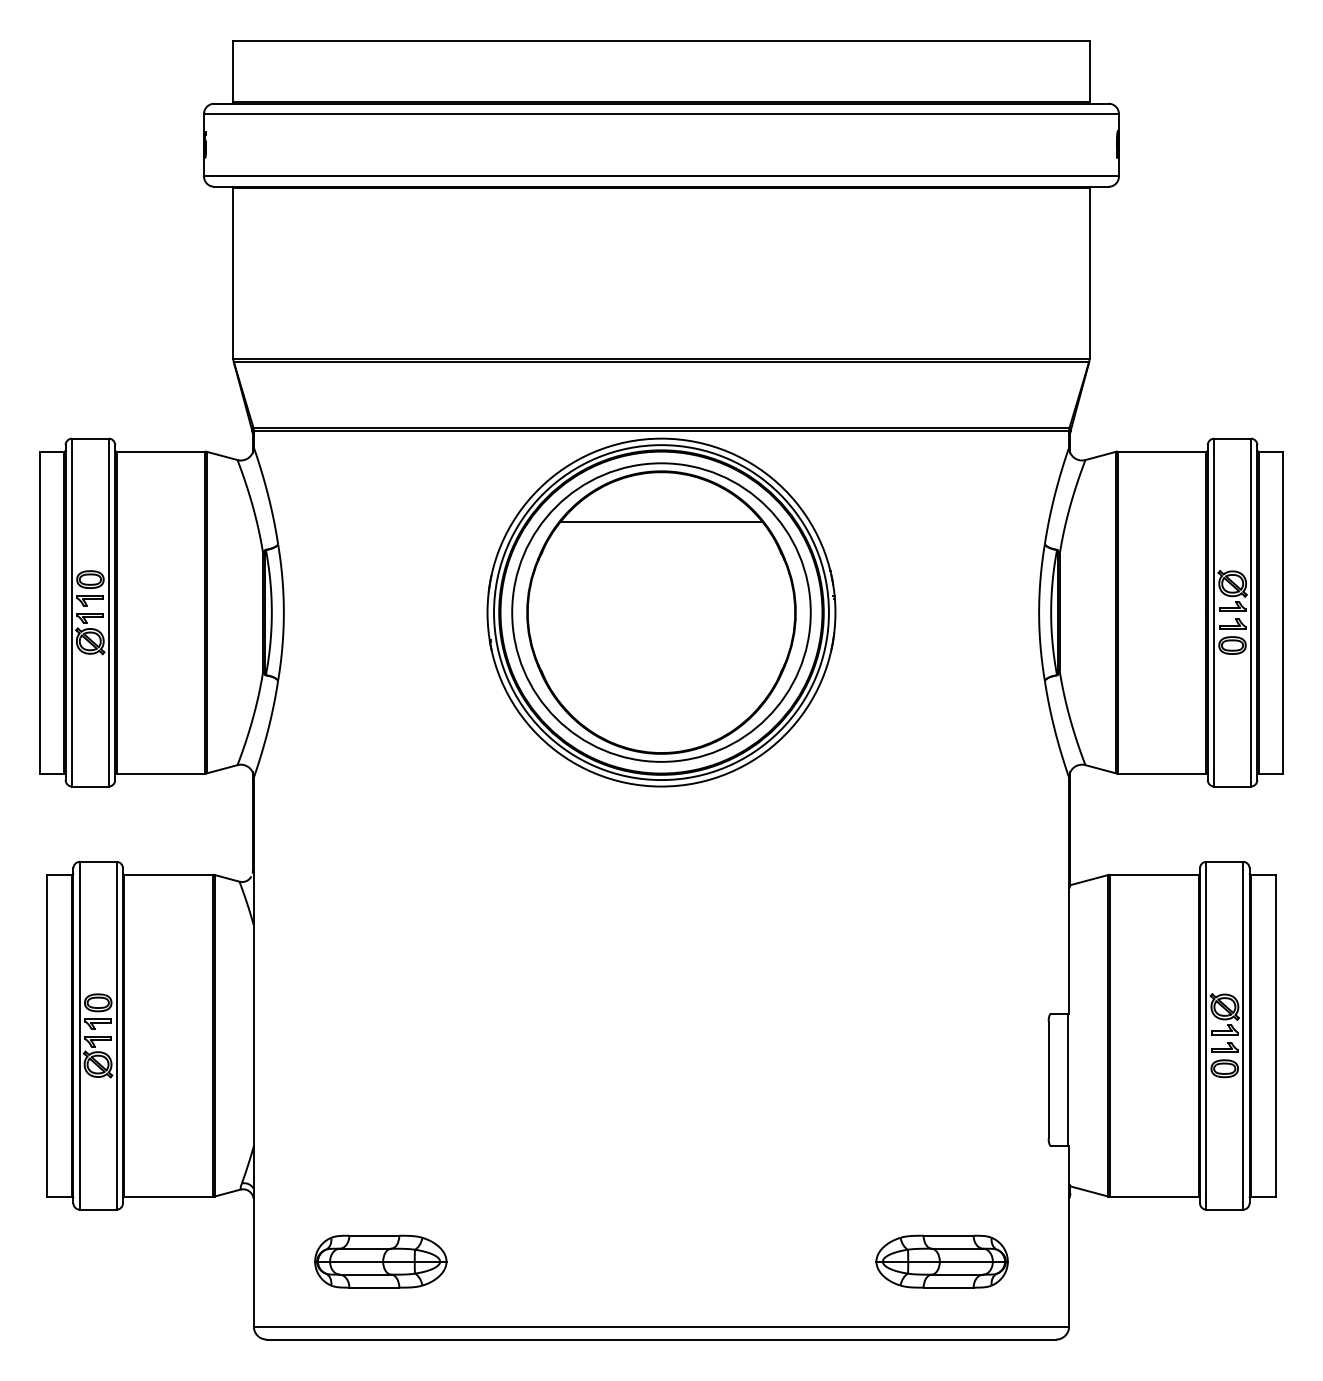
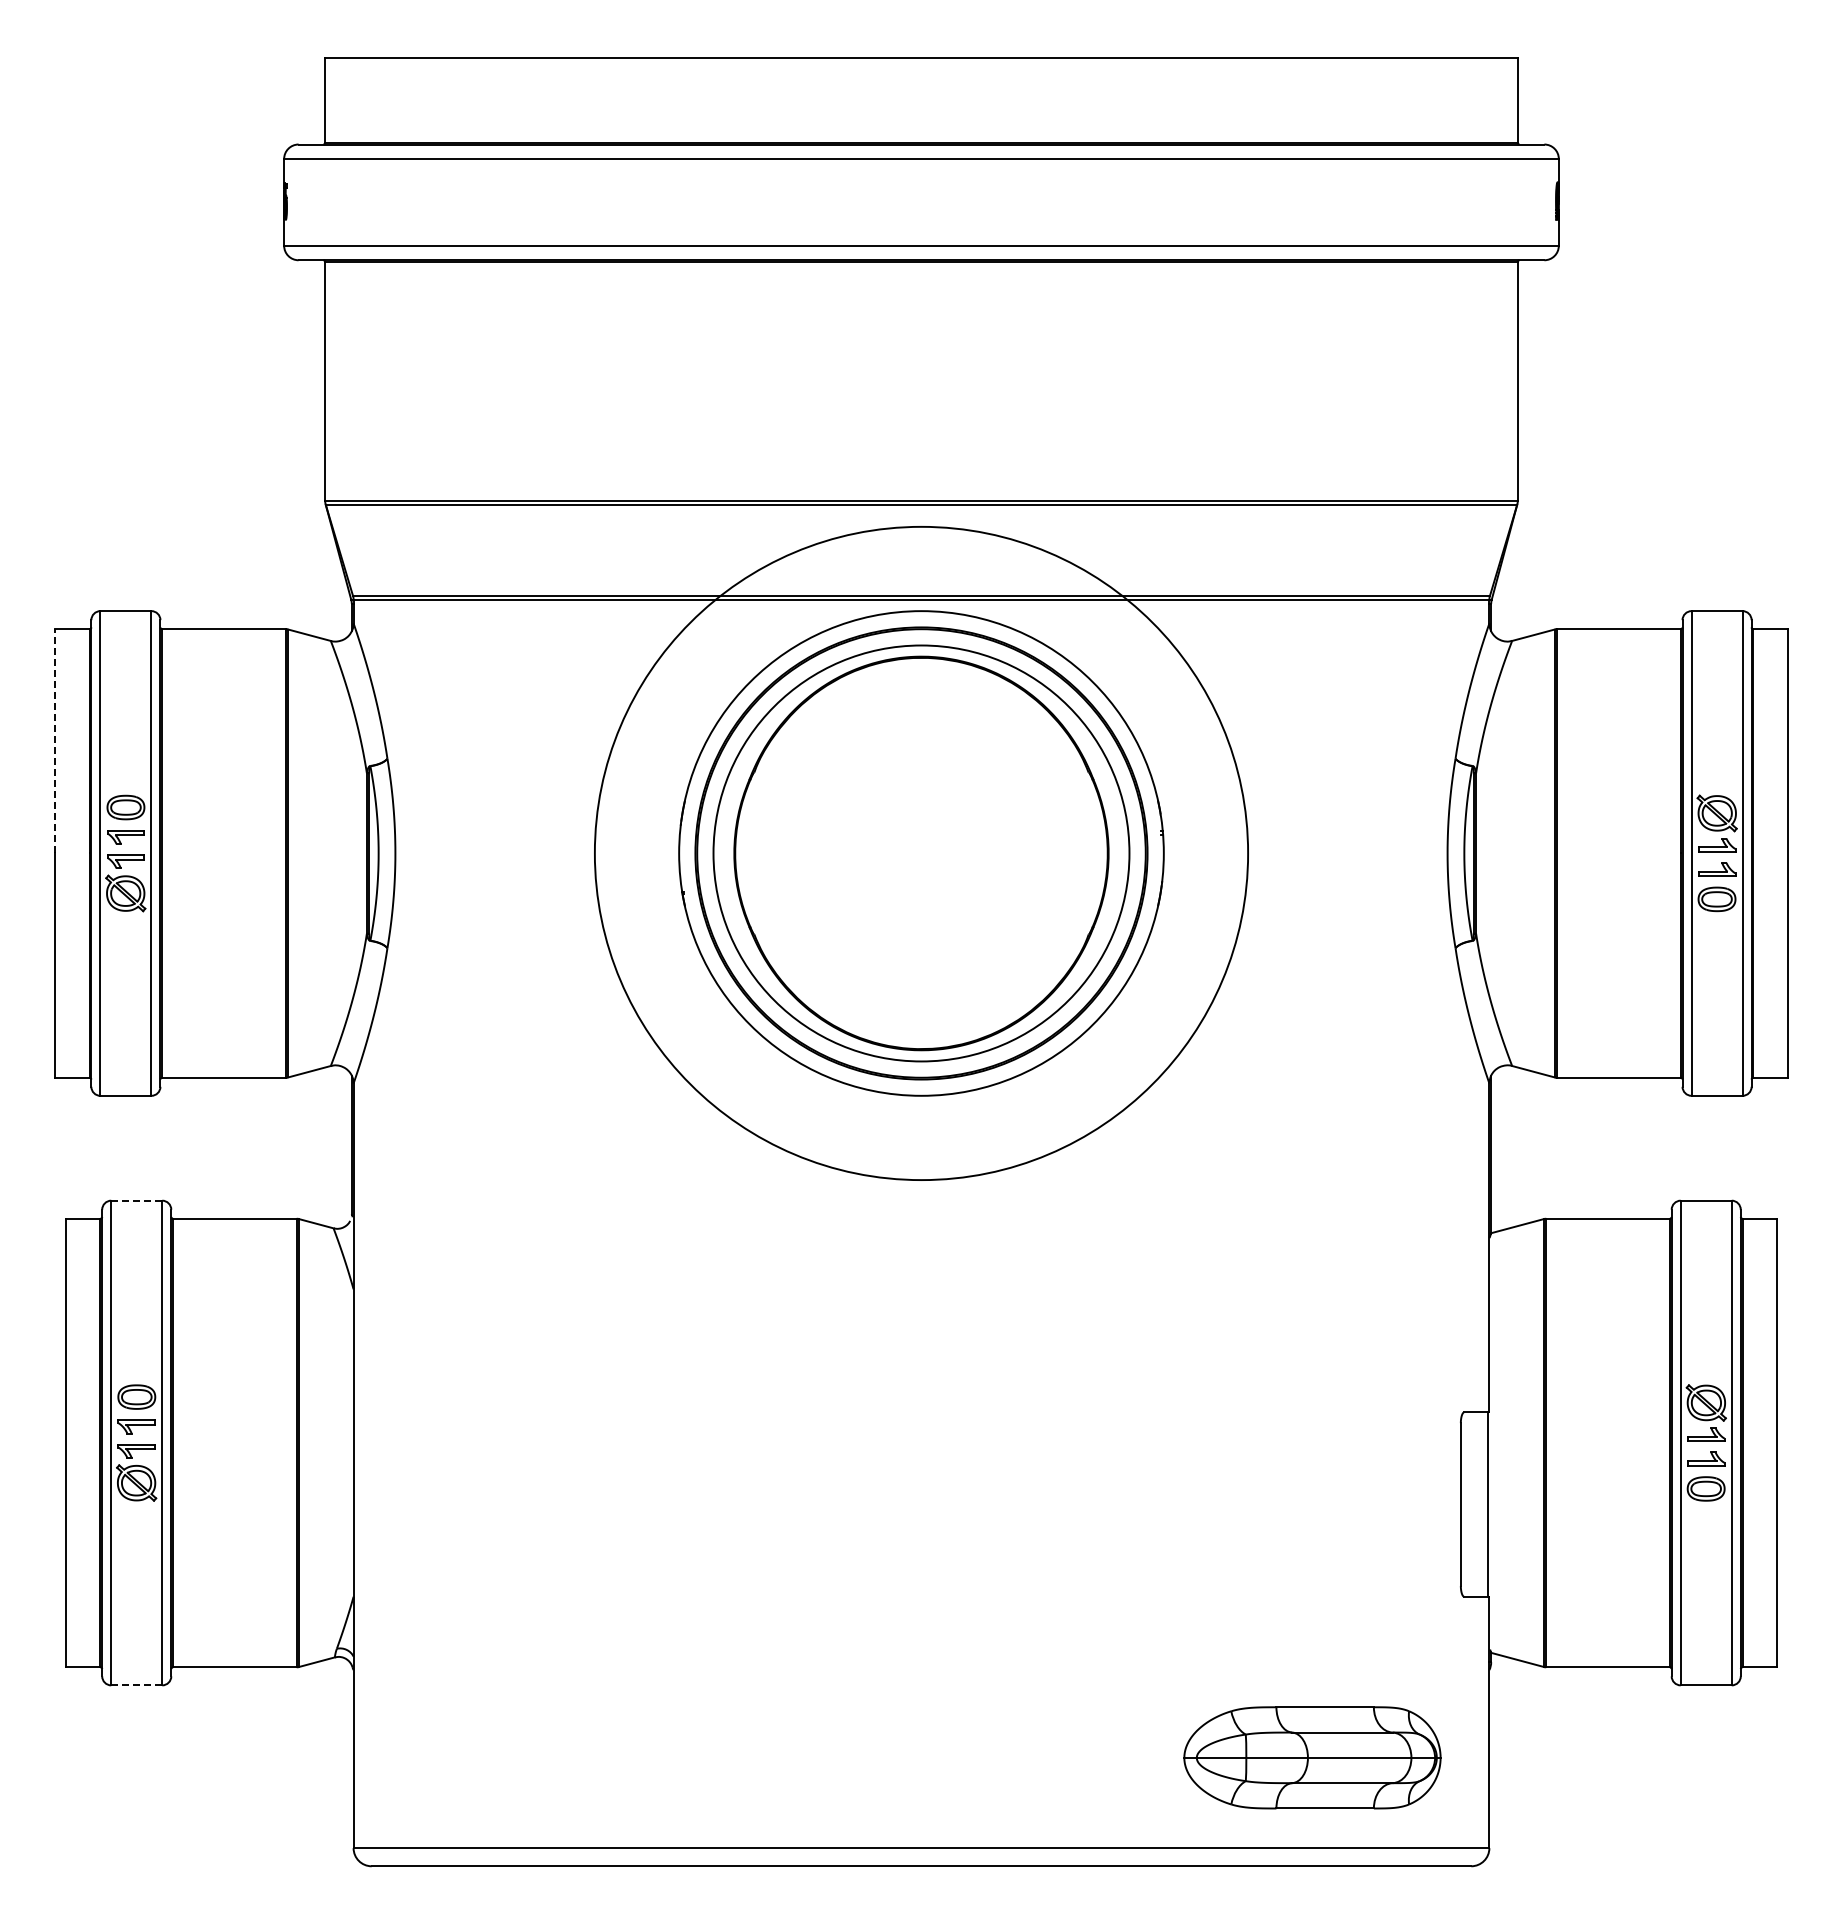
line: (661, 522) -> (921, 727), removed
line: (39, 531) -> (55, 740), solid -> dashed
circle: (661, 612) -> (921, 853), size x1.4
line: (98, 861) -> (136, 1200), solid -> dashed
line: (98, 1209) -> (136, 1685), solid -> dashed
part: (380, 1261) -> (530, 1757), removed
part: (942, 1261) -> (1312, 1757), size x1.4

